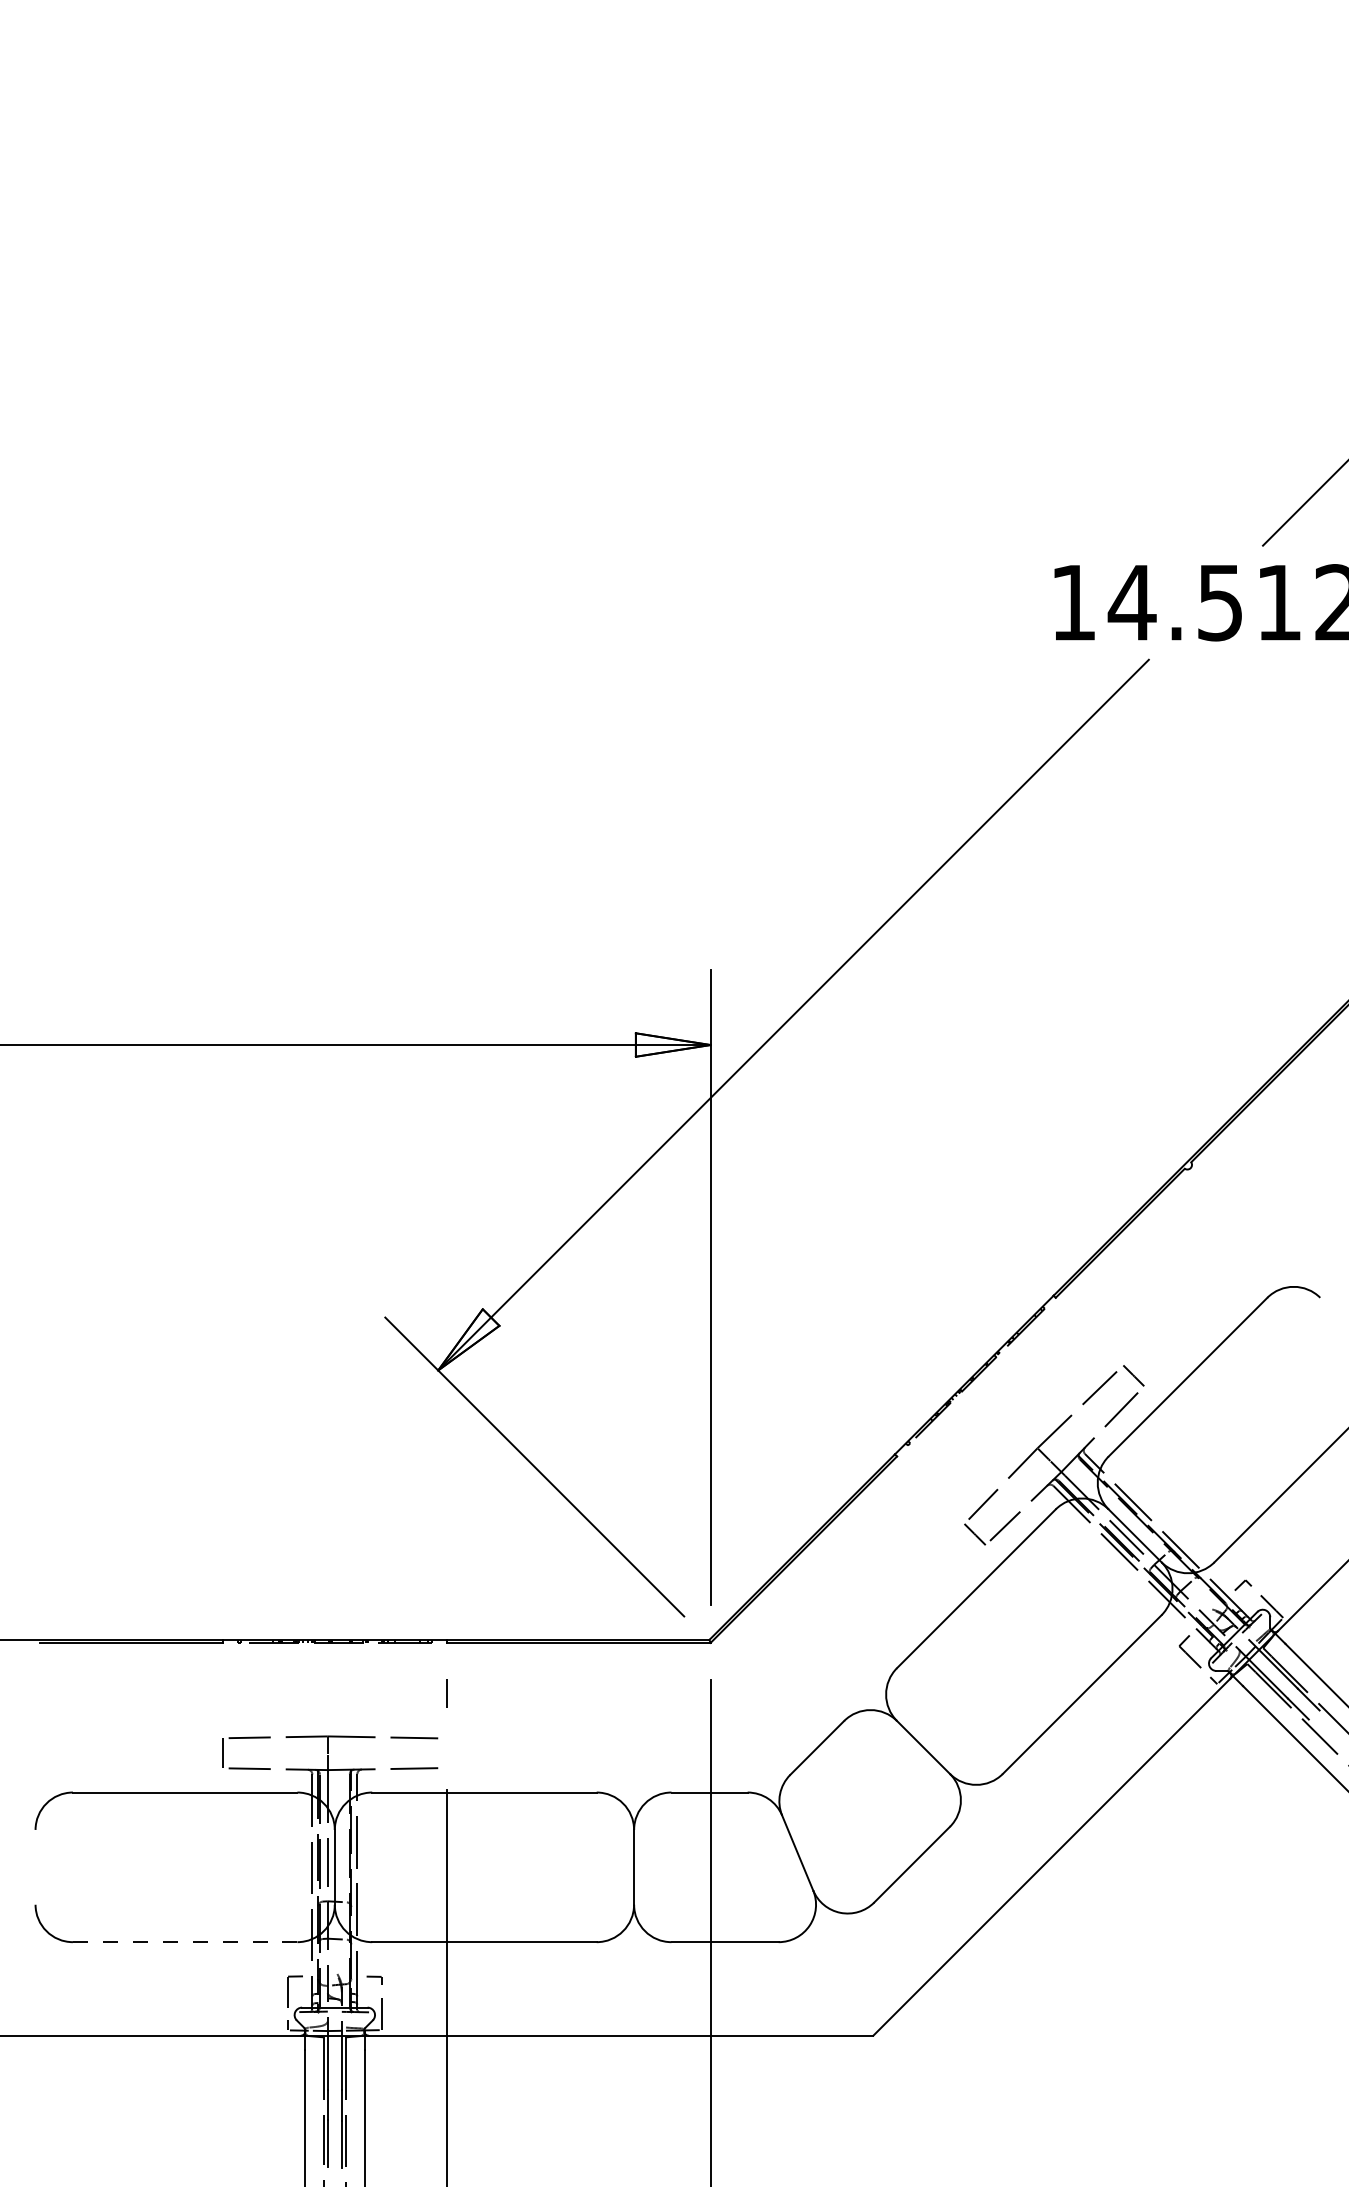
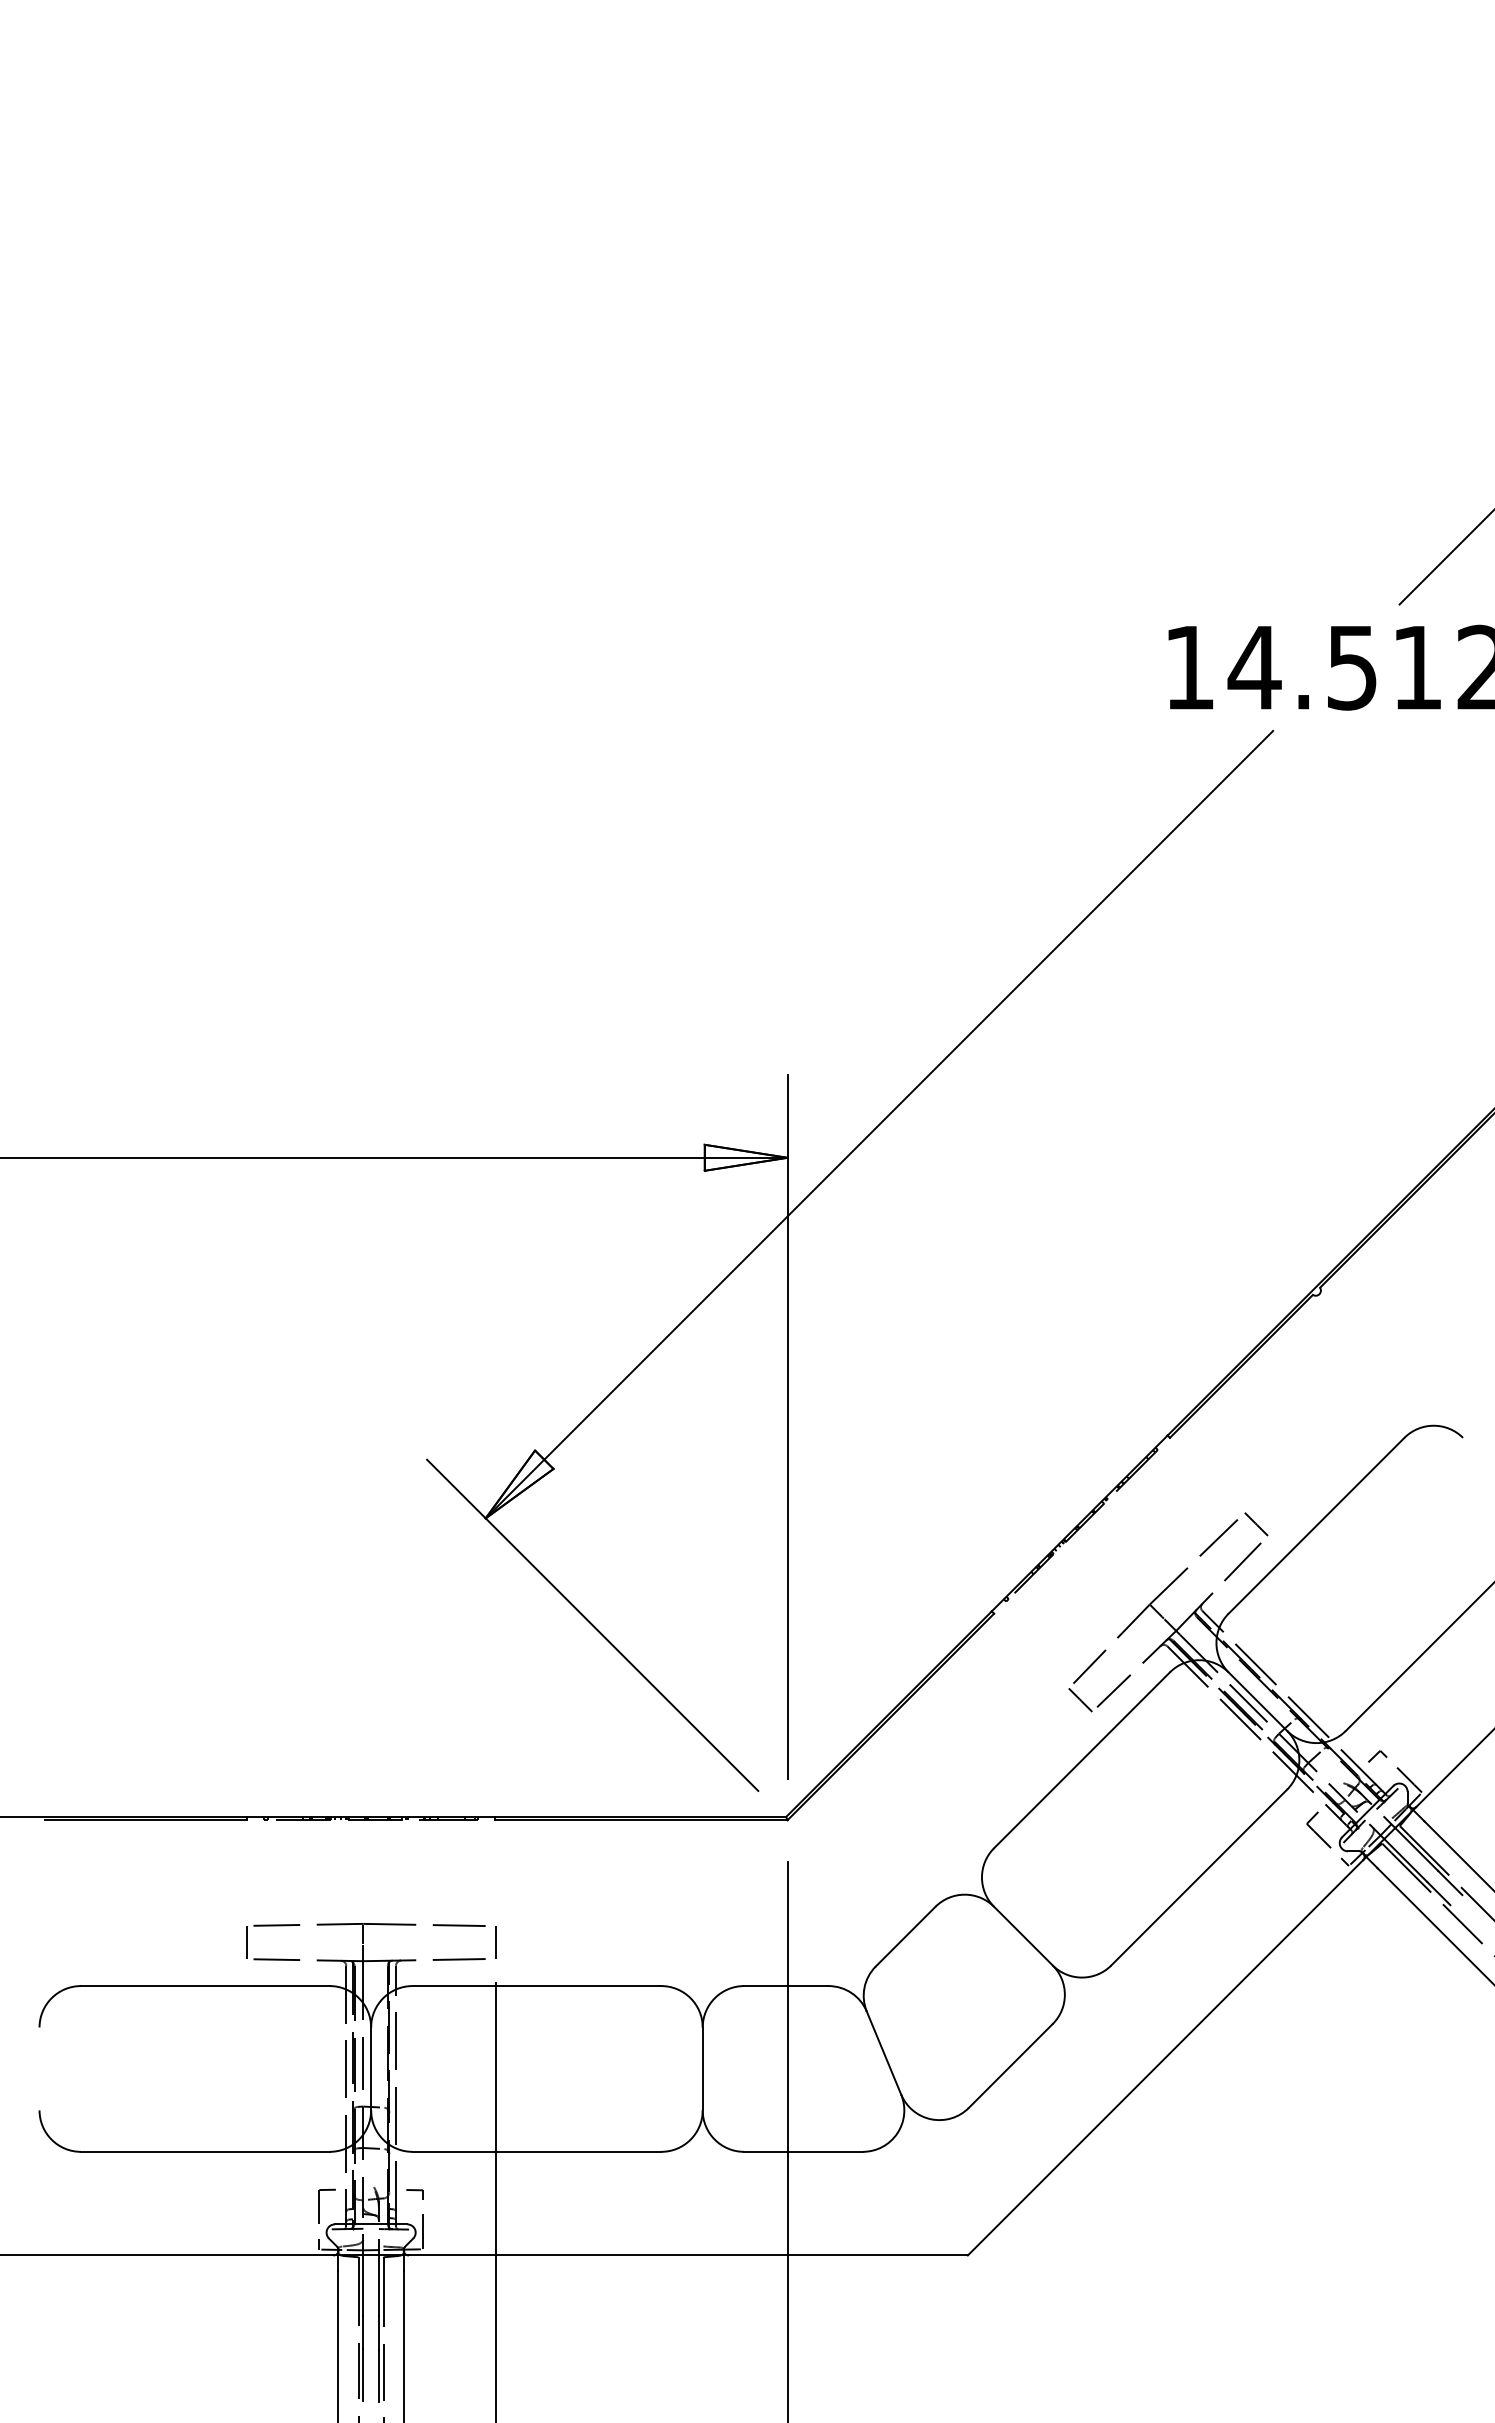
line: (447, 1693) -> (495, 1942), moved
line: (184, 1941) -> (204, 2151), dashed -> solid

